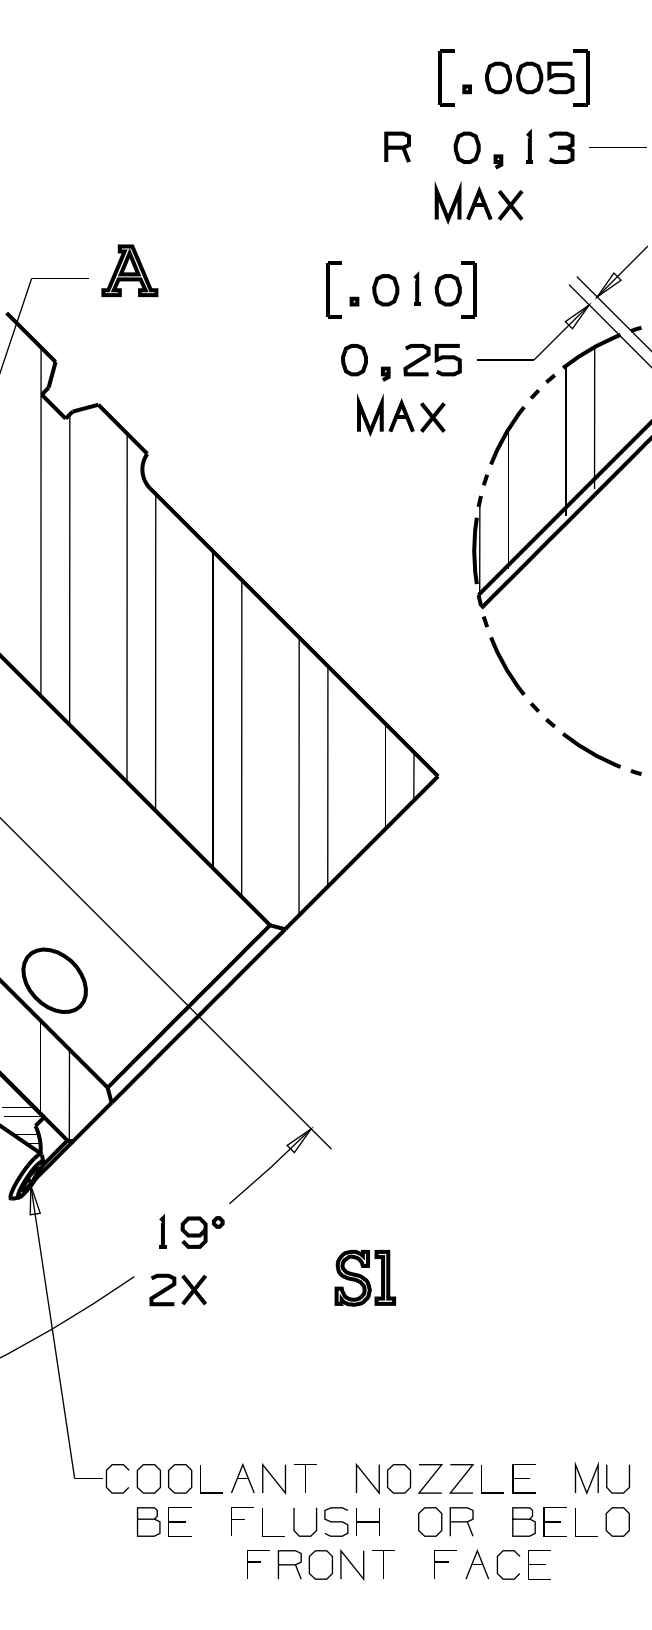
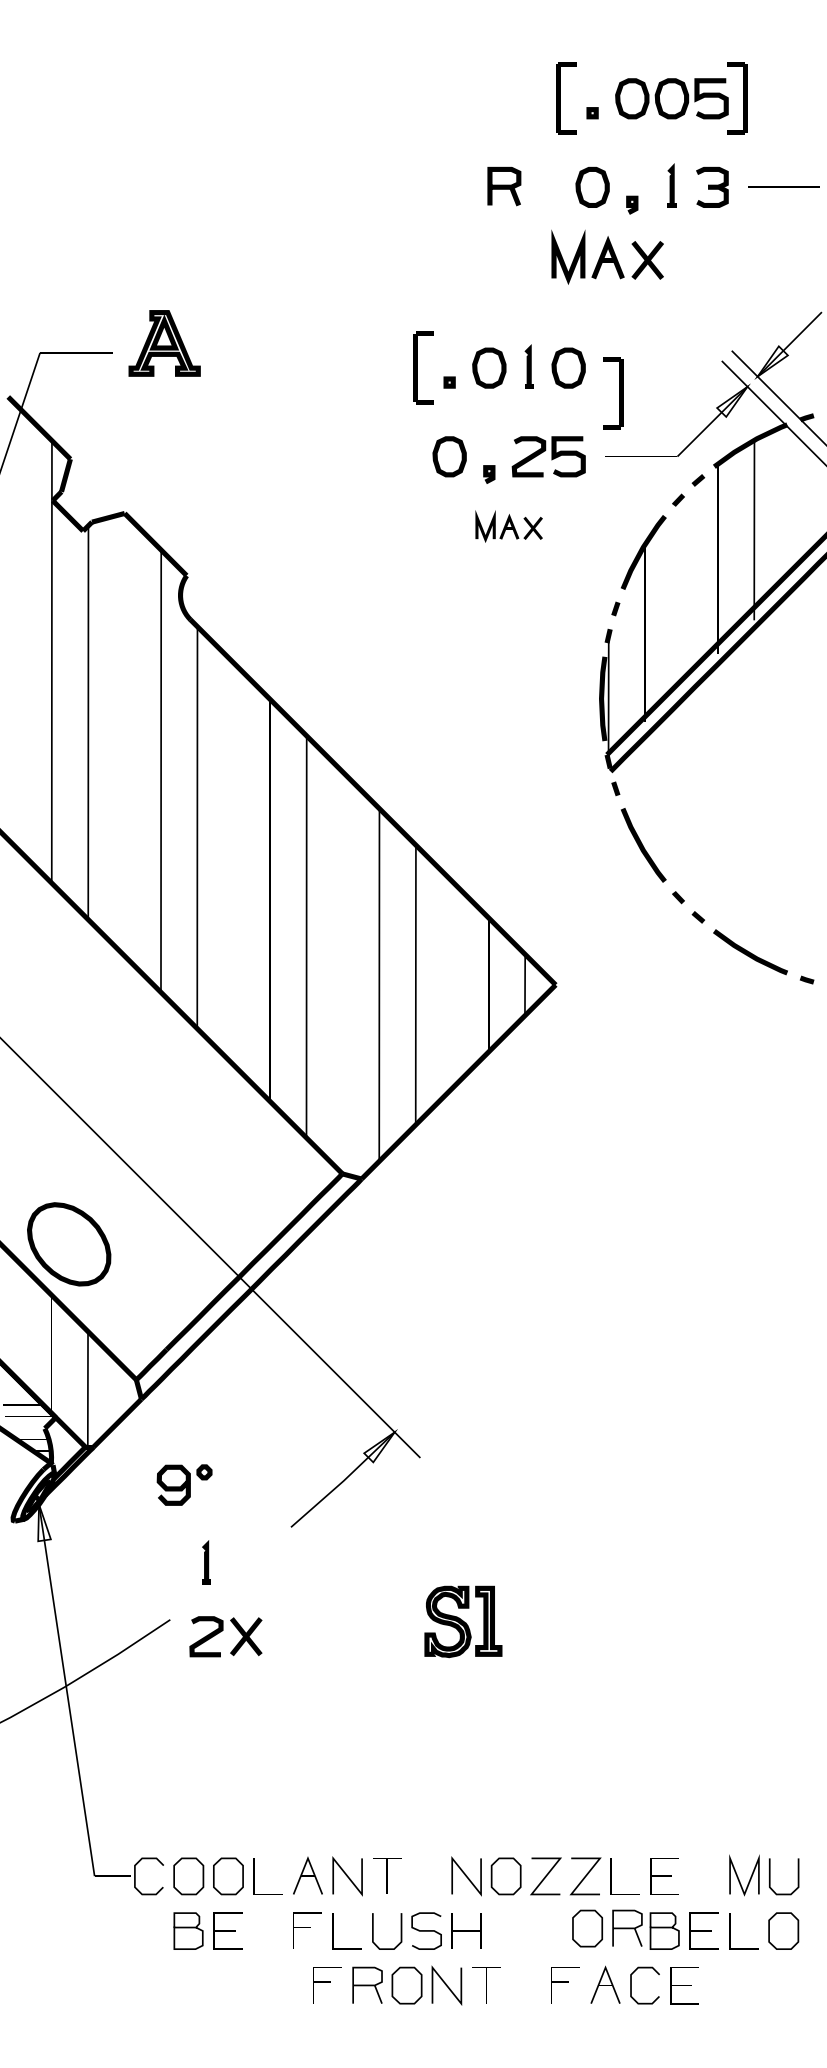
part: (468, 289) -> (613, 392), moved
part: (401, 414) -> (509, 525), size x0.6
part: (202, 1232) -> (184, 1485), moved
part: (445, 1521) -> (607, 1927), moved

